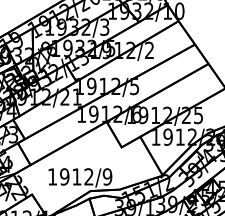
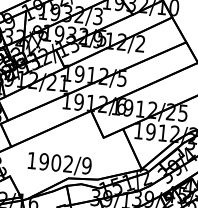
text: (76, 176) -> (55, 162), 1912/9 -> 1902/9

